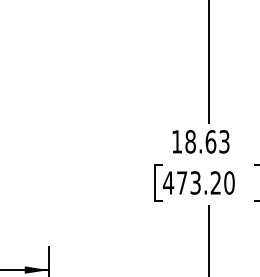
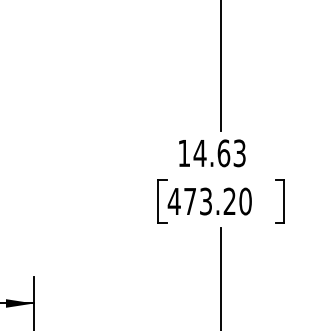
text: (190, 141) -> (199, 153), 18.63 -> 14.63

